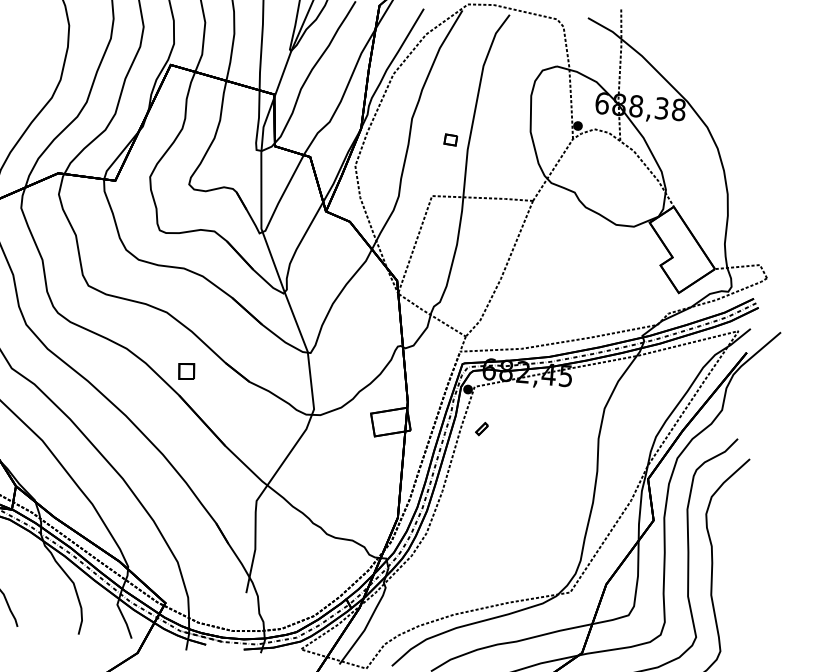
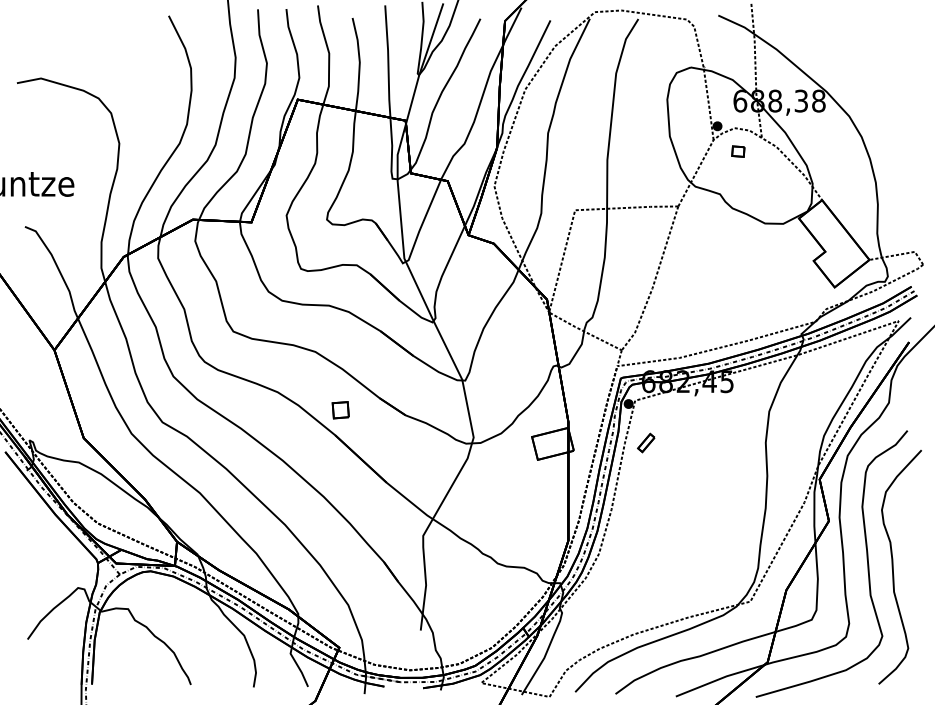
part: (450, 139) -> (738, 151), moved
part: (482, 428) -> (646, 442), size x1.43

